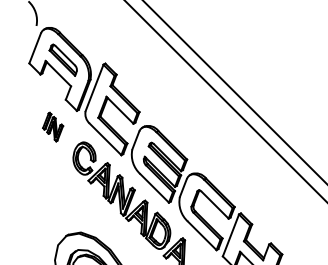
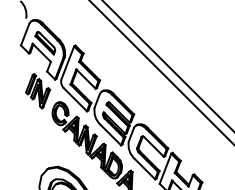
part: (52, 126) -> (37, 90), size x1.67

